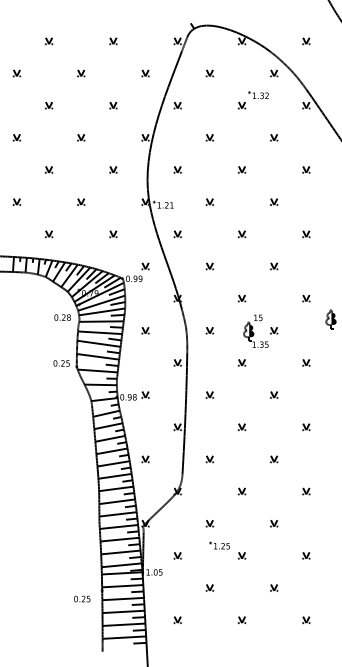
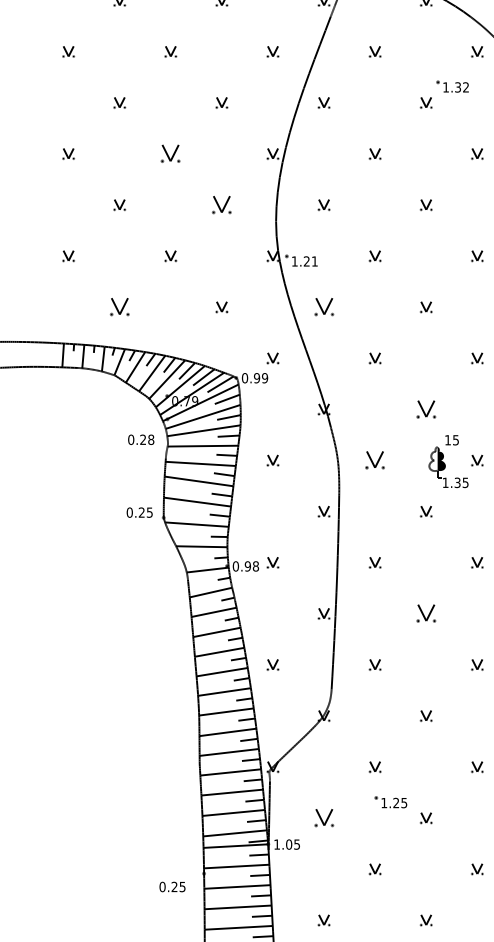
part: (81, 137) -> (171, 153), size x1.6
part: (113, 169) -> (222, 204), size x1.6
part: (48, 234) -> (118, 307), size x1.6
part: (177, 234) -> (323, 307), size x1.6
part: (241, 298) -> (425, 409), size x1.6
part: (209, 330) -> (374, 460), size x1.6
part: (241, 427) -> (425, 614), size x1.6
part: (177, 555) -> (323, 817), size x1.6

